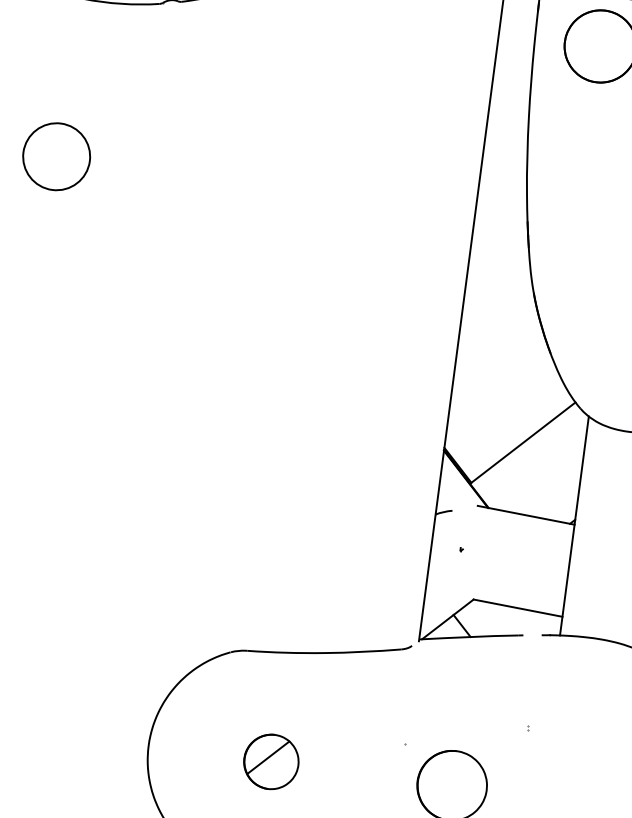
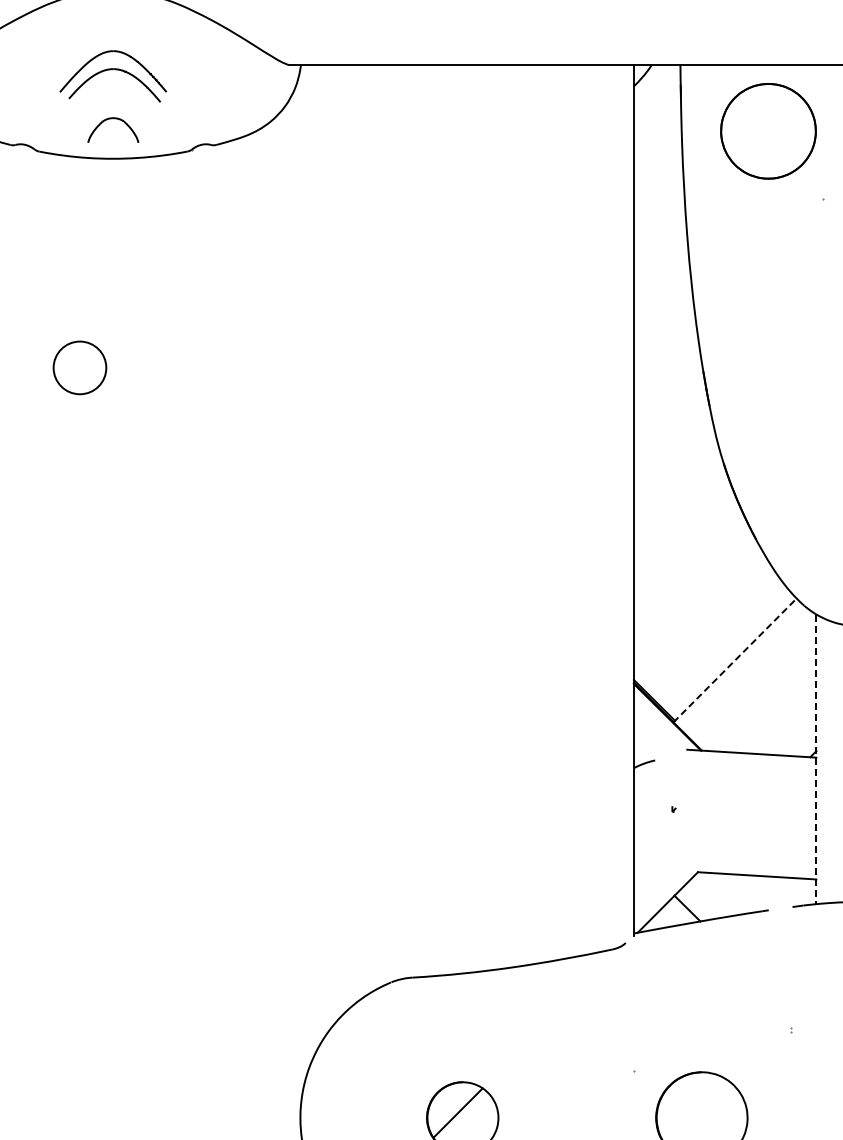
circle: (56, 156) -> (79, 367), size x0.6
line: (523, 443) -> (735, 660), solid -> dashed
line: (574, 526) -> (816, 759), solid -> dashed

